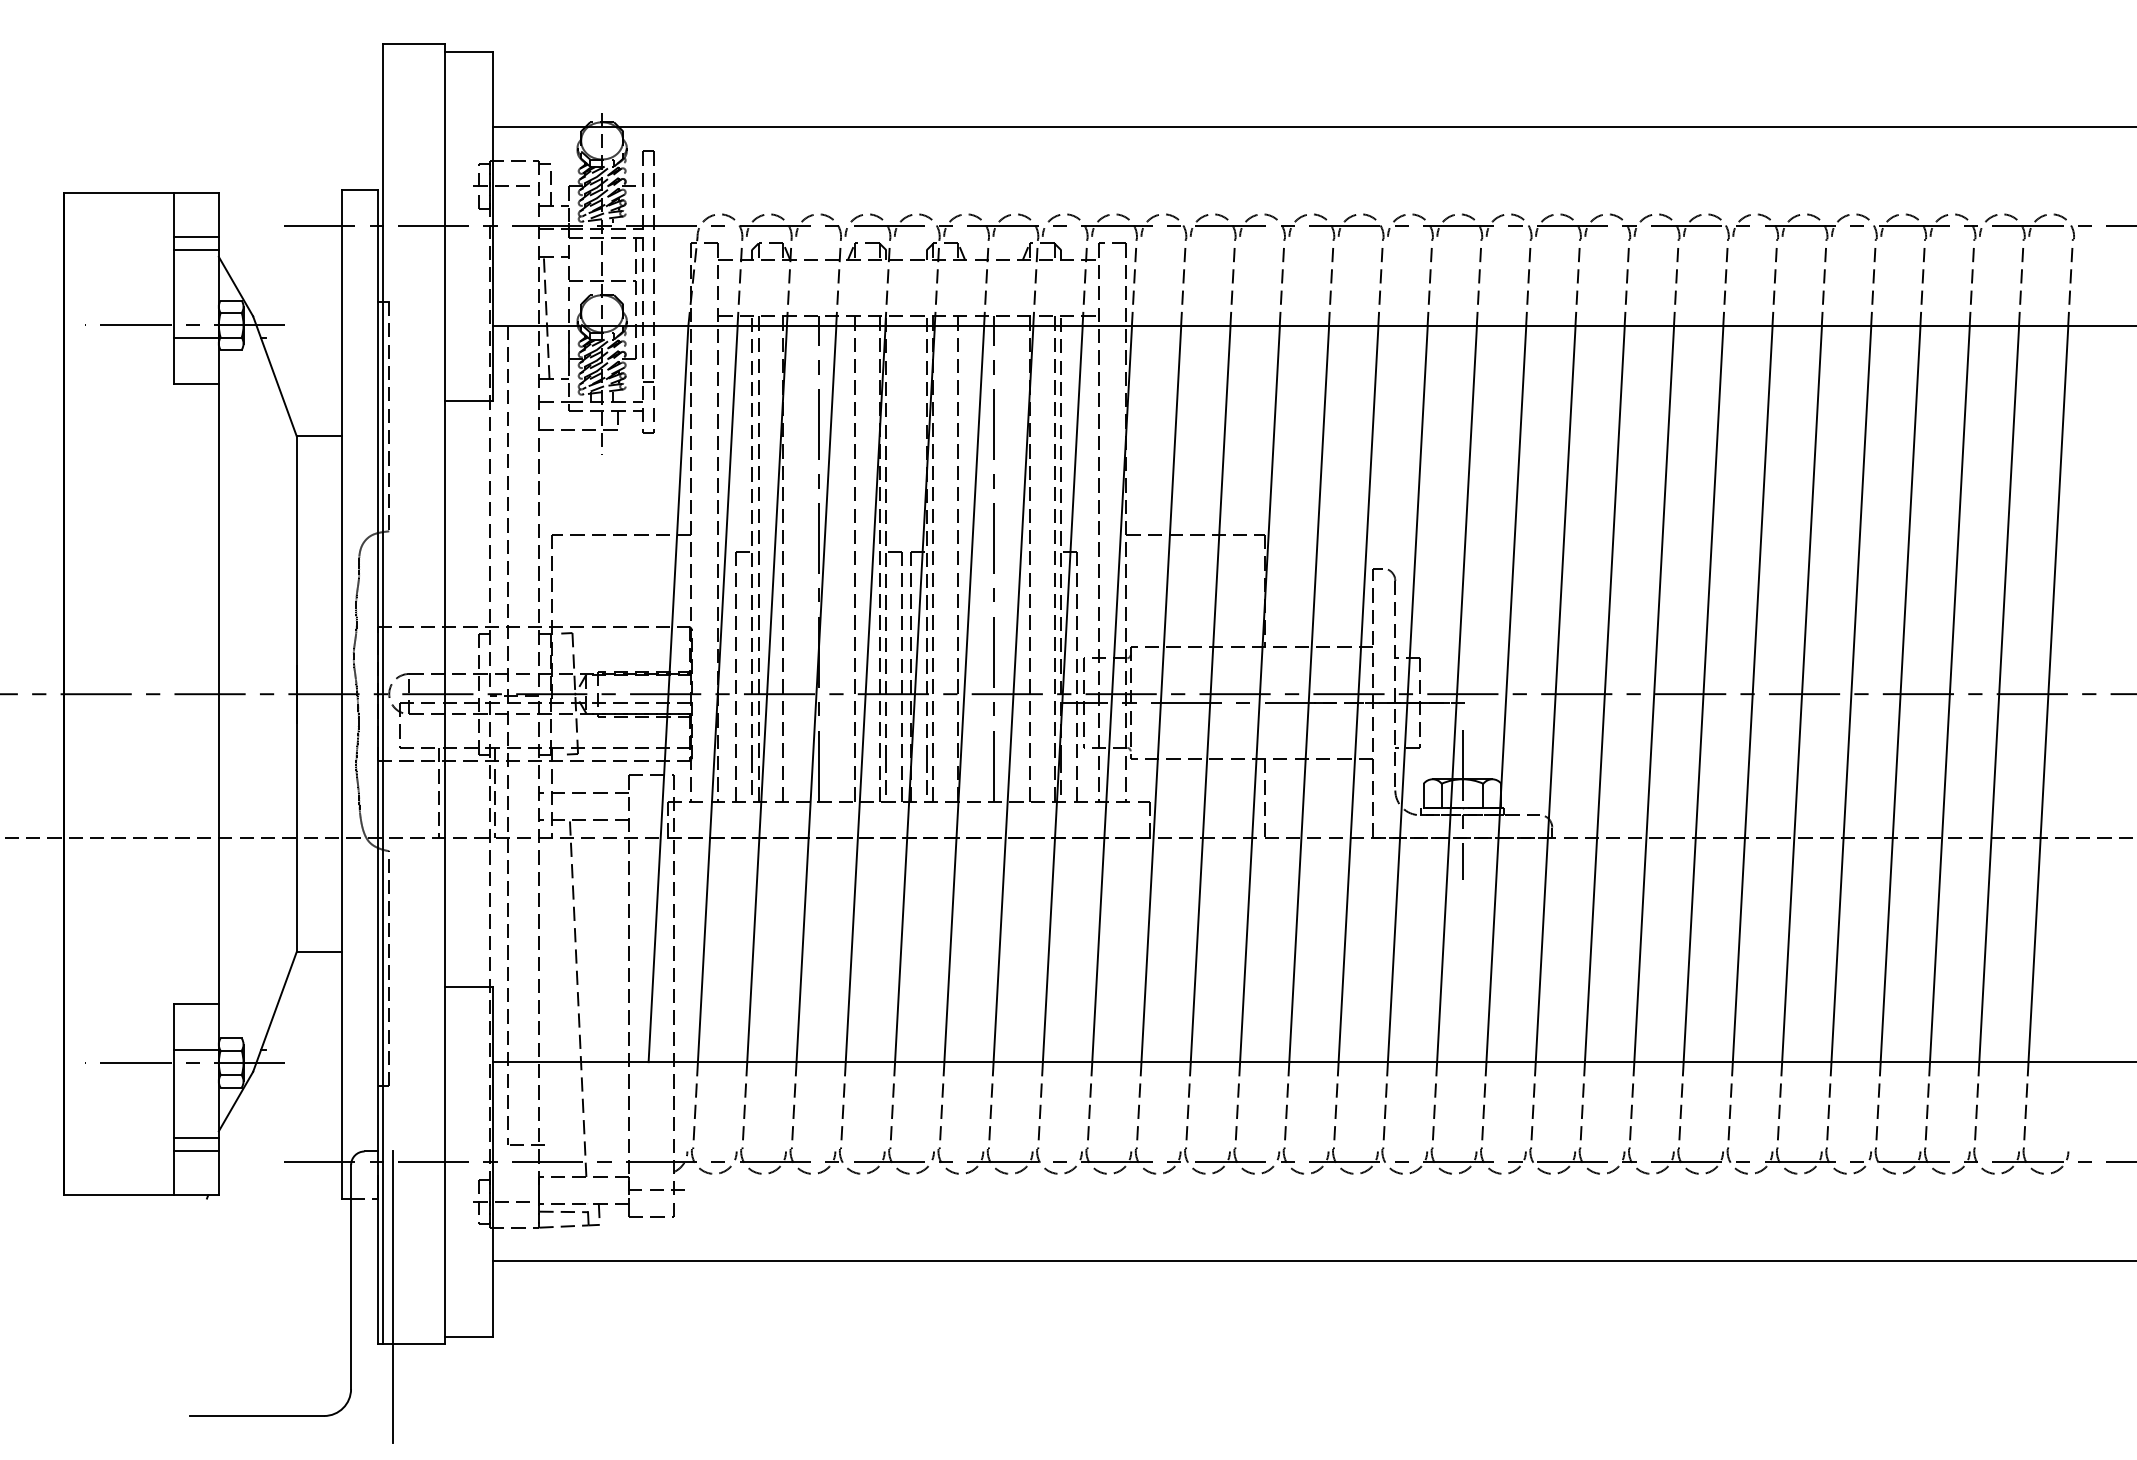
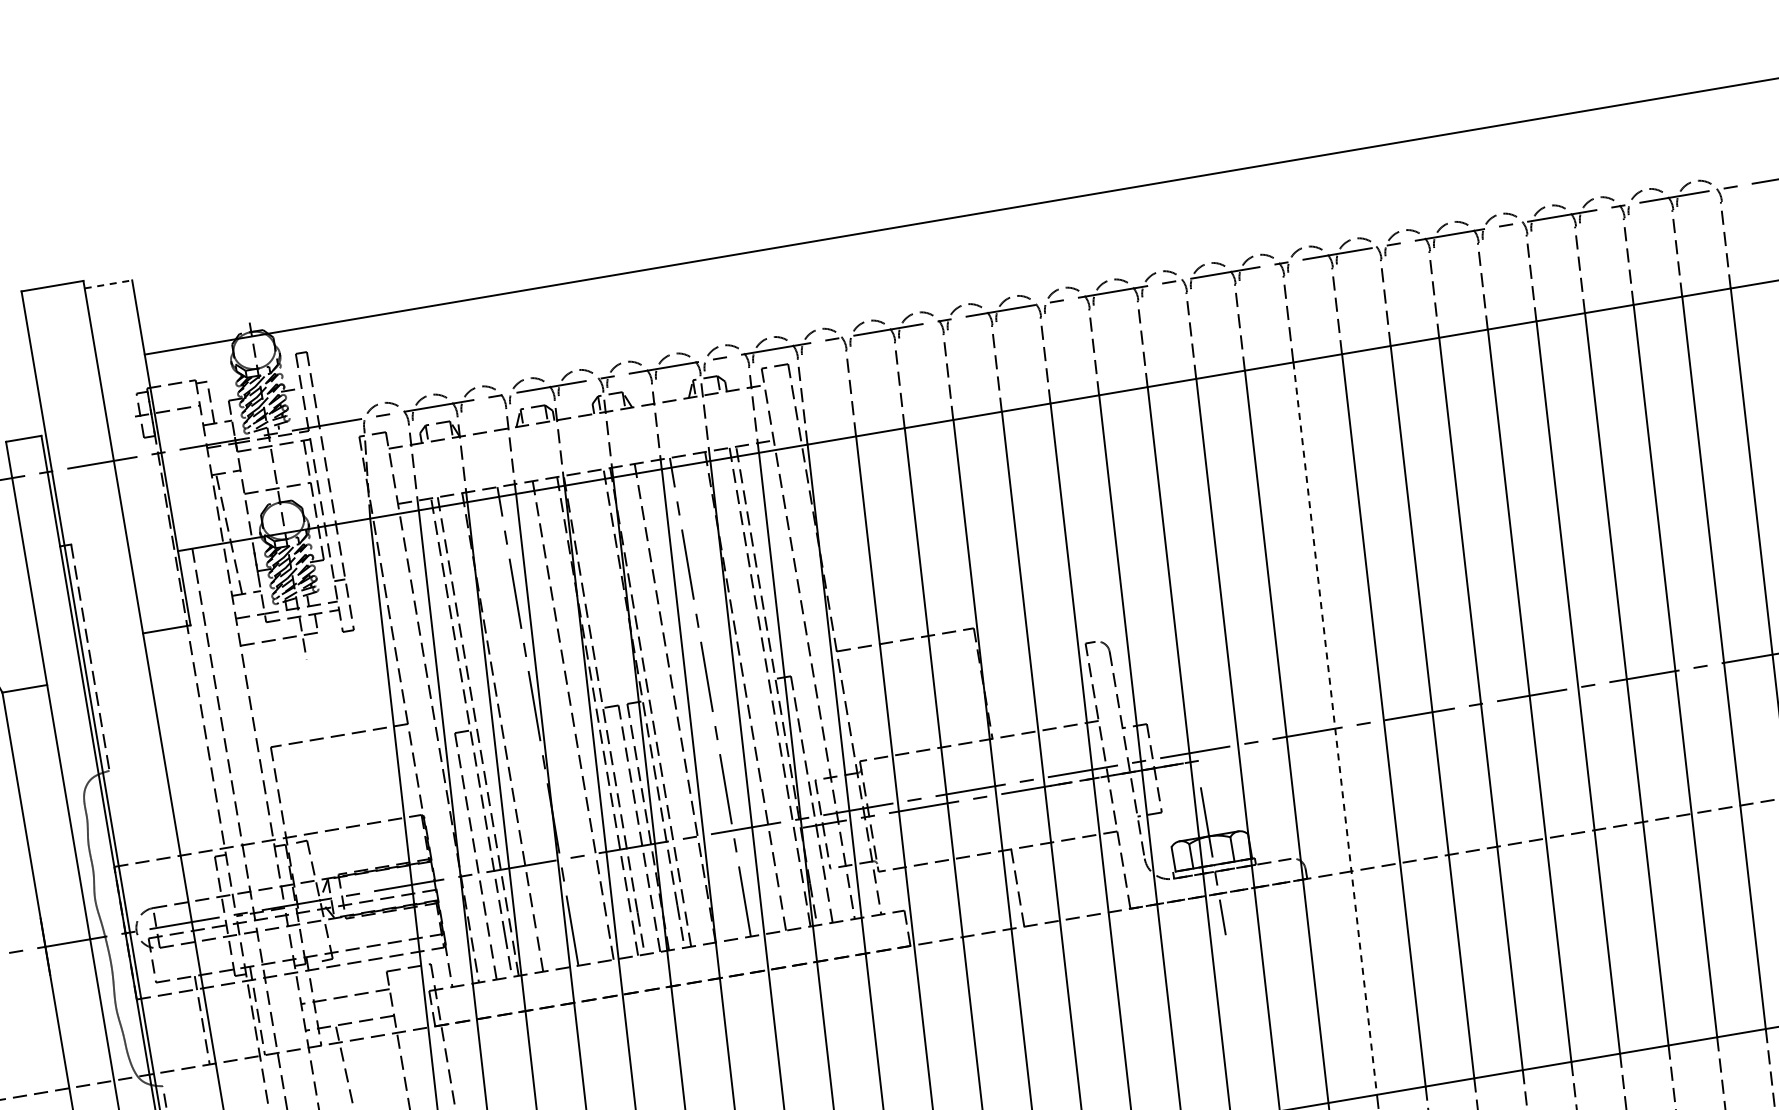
line: (469, 51) -> (108, 284), solid -> dashed
line: (1604, 694) -> (1334, 729), solid -> dashed

